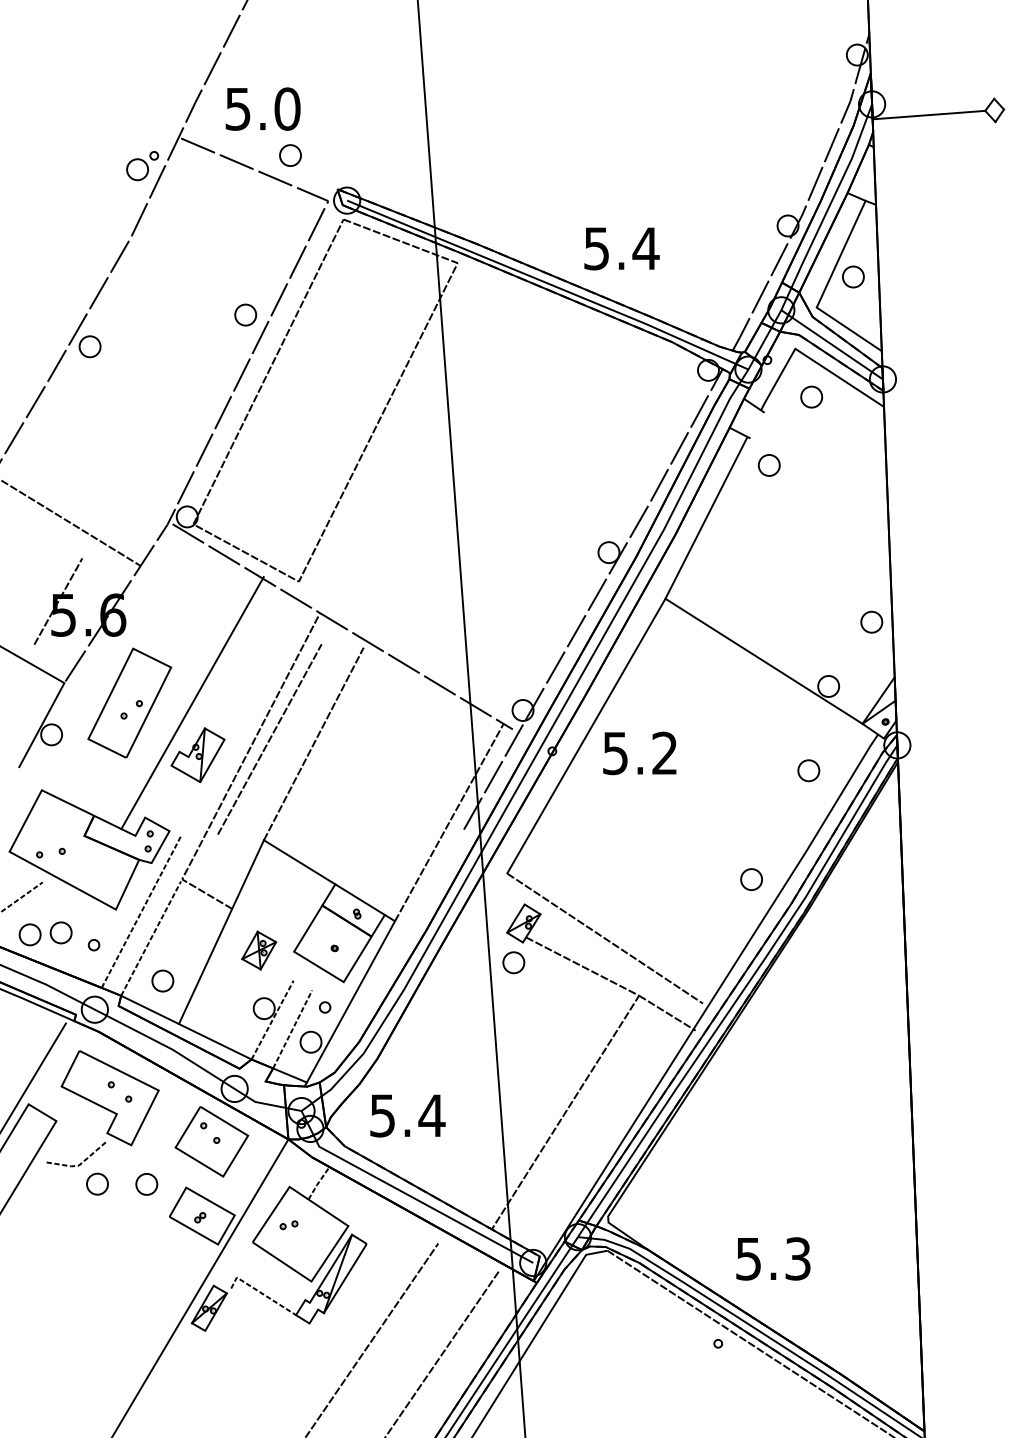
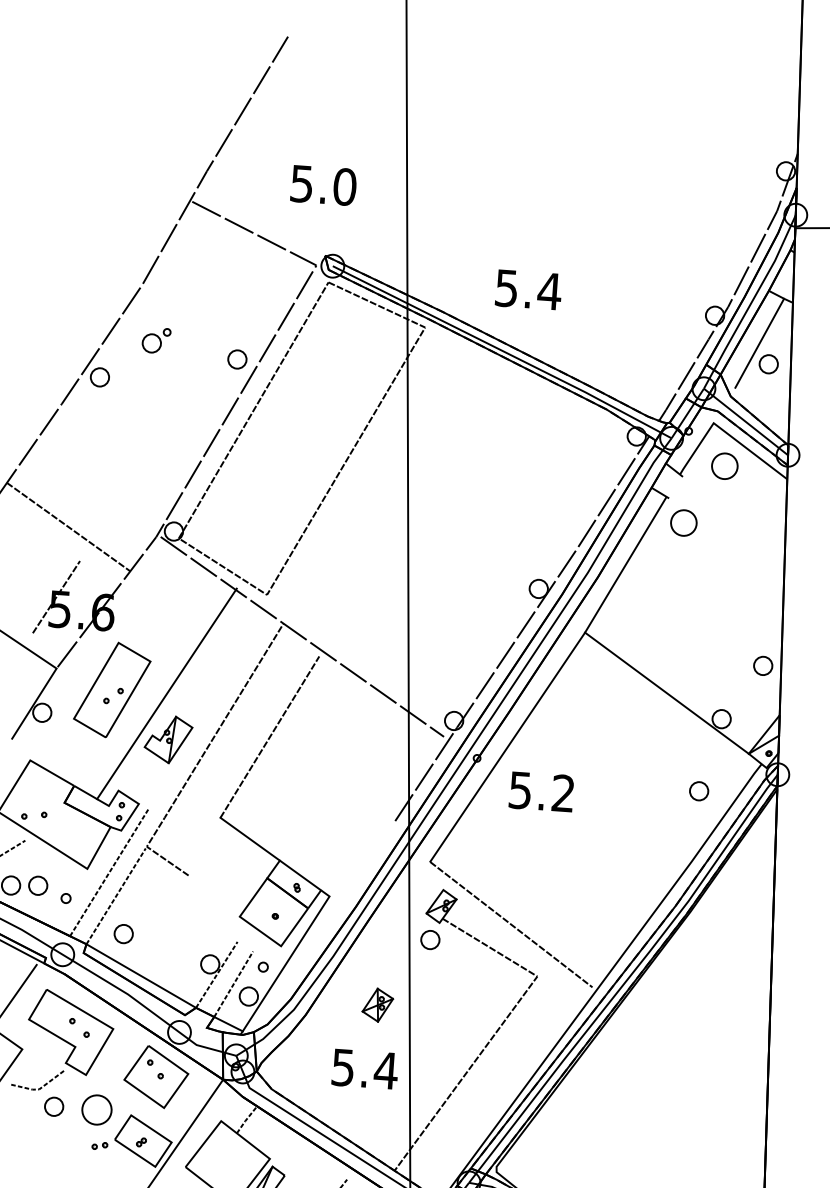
text: (262, 108) -> (323, 184), moved
part: (290, 155) -> (286, 223), removed
part: (142, 166) -> (156, 340), moved
text: (621, 248) -> (528, 289), moved
line: (848, 329) -> (761, 409), removed
part: (811, 396) -> (724, 465), size x1.4
part: (768, 465) -> (683, 523), size x1.4
line: (269, 739) -> (231, 730), removed
text: (639, 753) -> (541, 792), moved
line: (449, 822) -> (383, 813), removed
part: (751, 879) -> (642, 882), removed
line: (220, 932) -> (176, 895), removed
part: (259, 950) -> (378, 1005), moved
line: (667, 1012) -> (561, 992), removed
text: (407, 1115) -> (364, 1068), moved
part: (146, 1184) -> (96, 1110), size x1.6
part: (288, 1225) -> (99, 1146), moved

